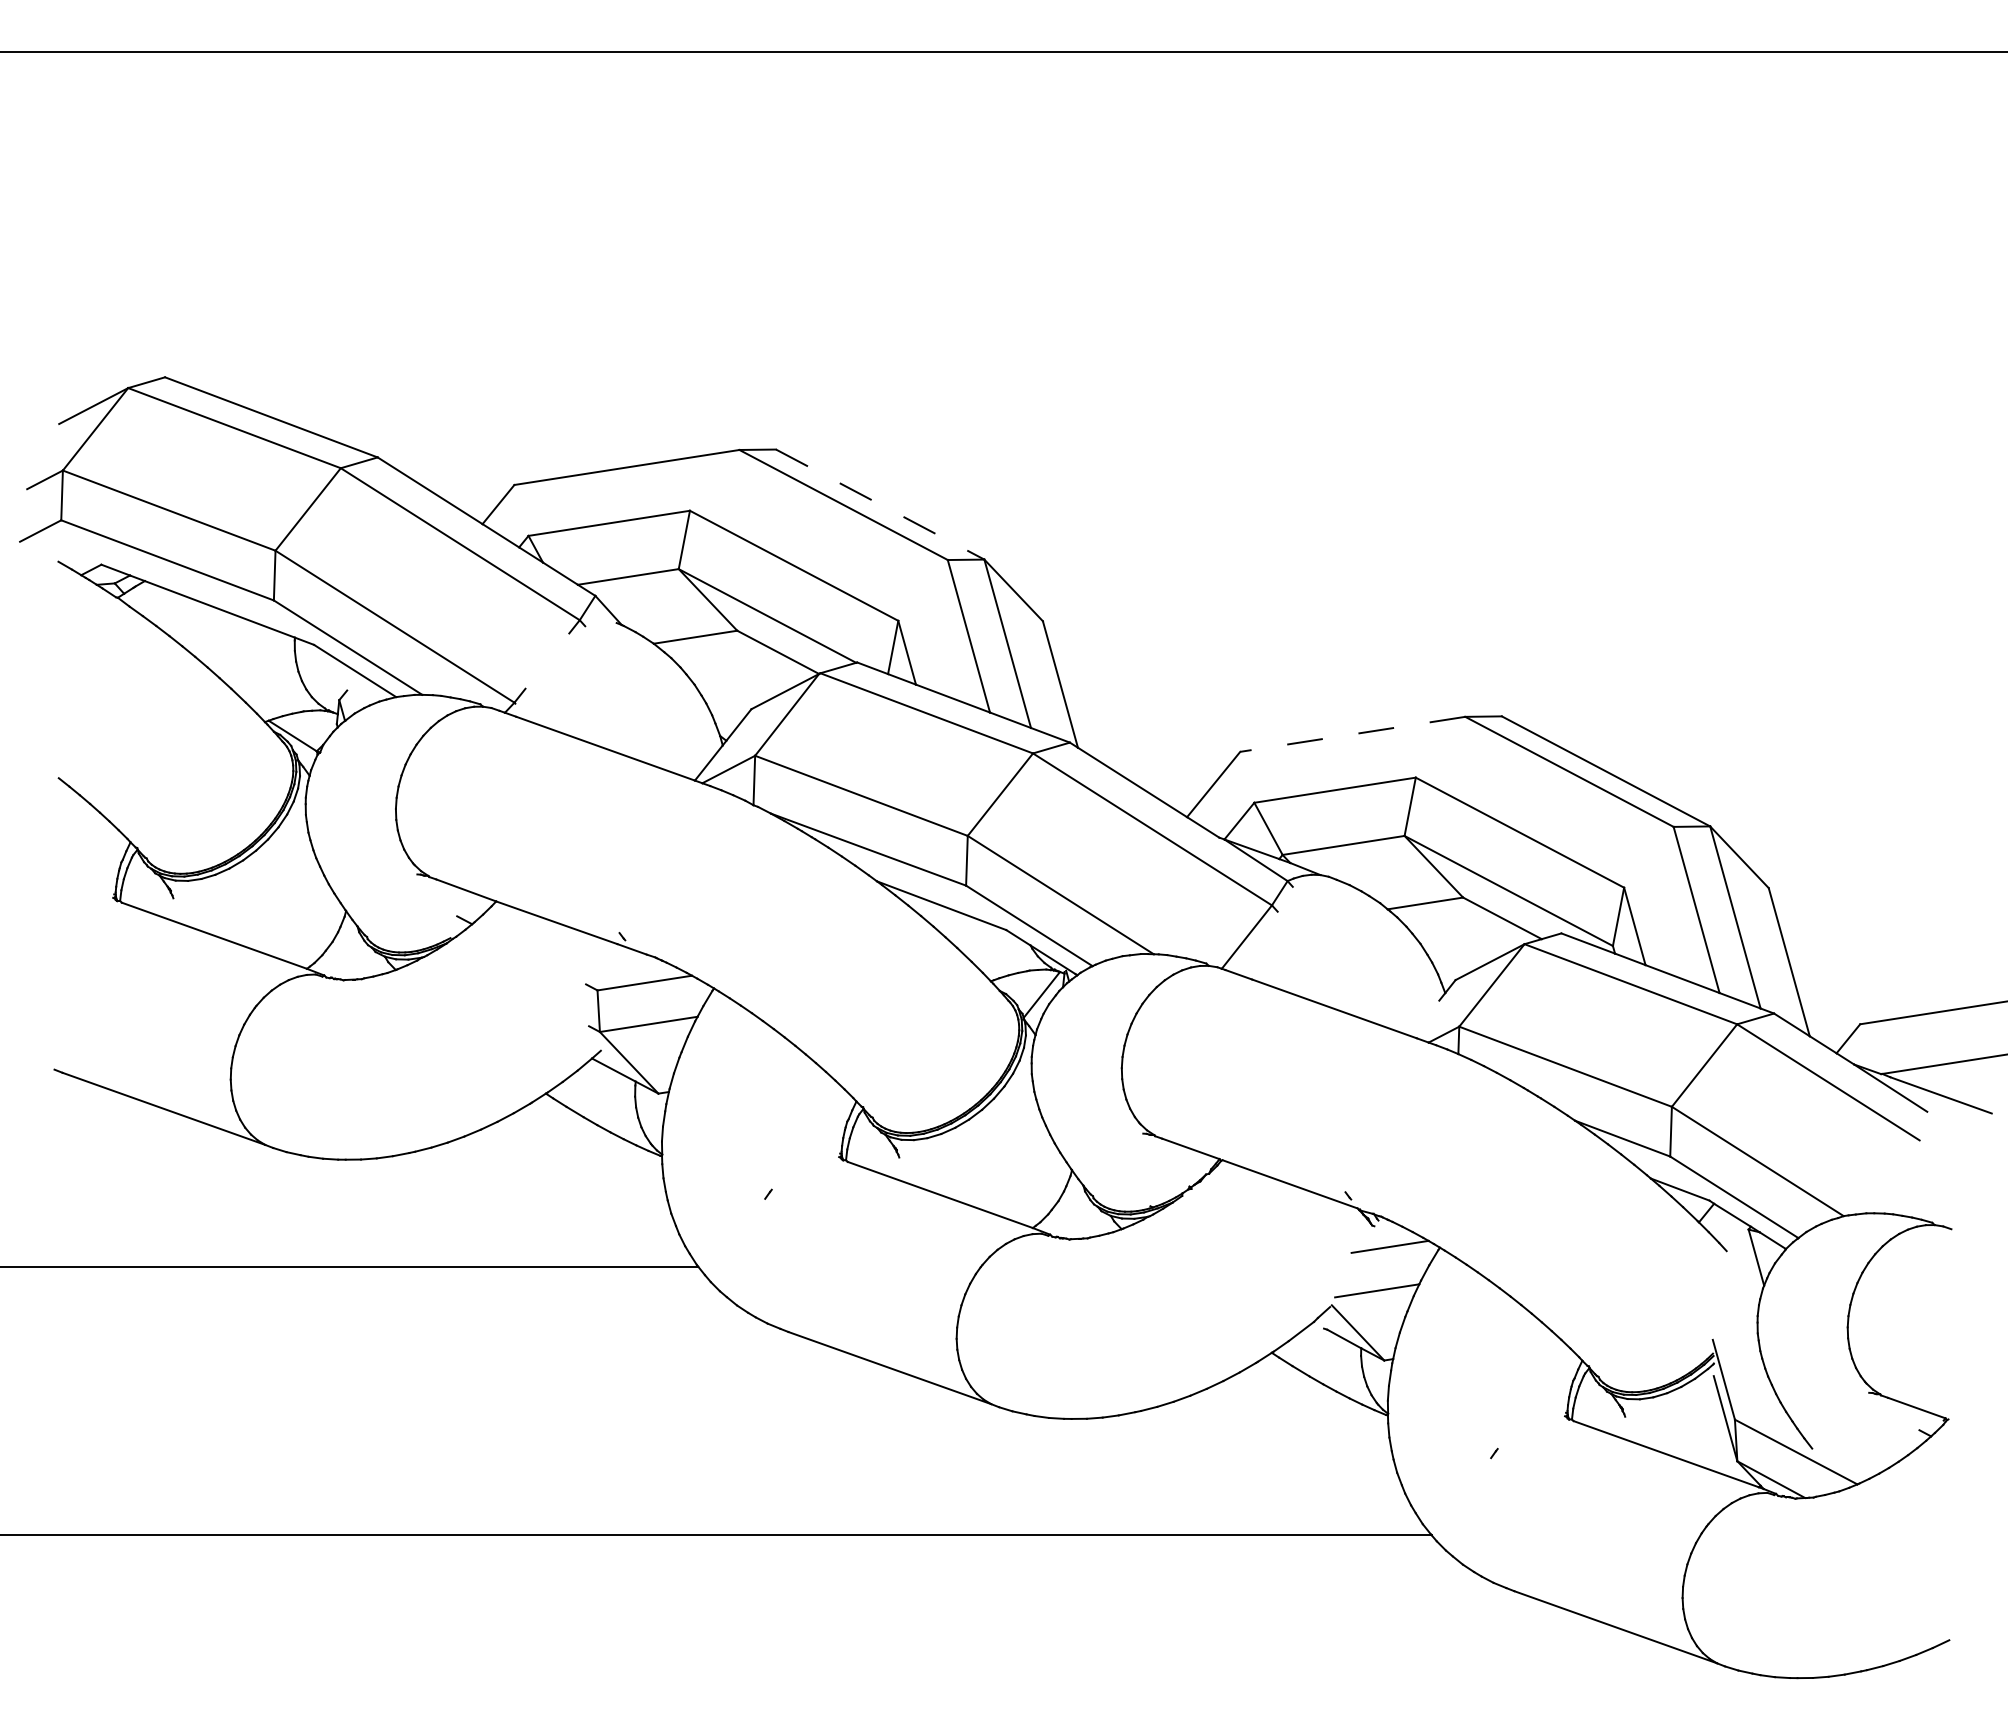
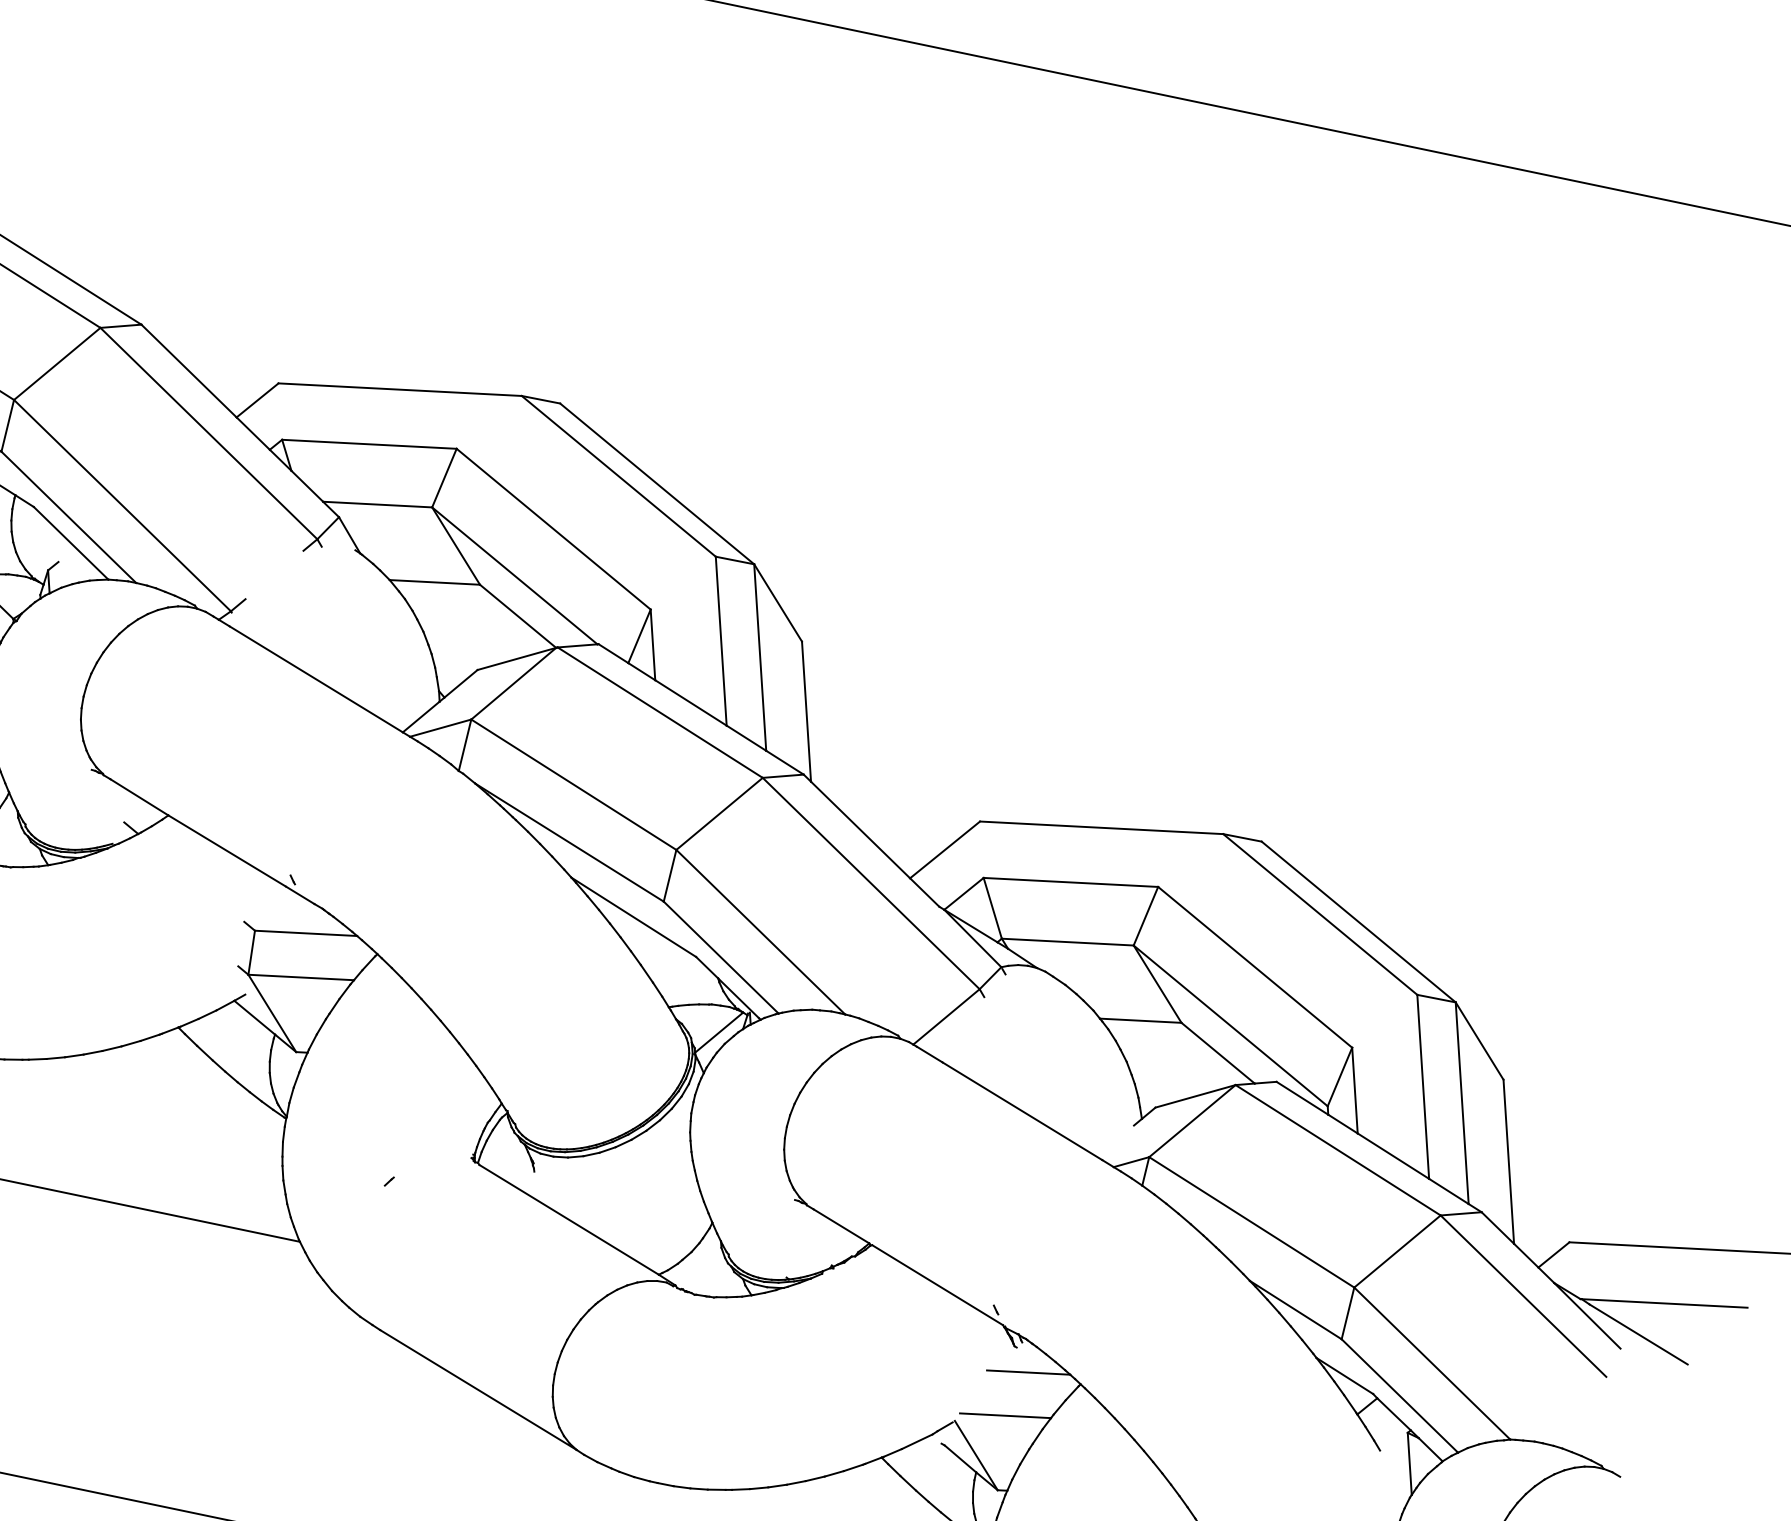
line: (880, 504) -> (657, 483), dashed -> solid
line: (1352, 734) -> (1101, 827), dashed -> solid

